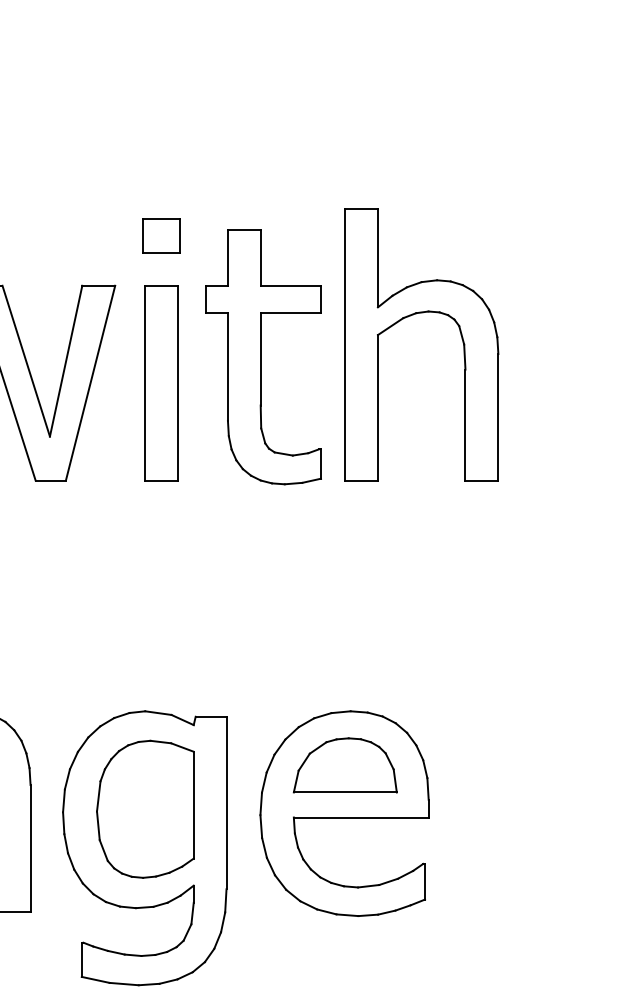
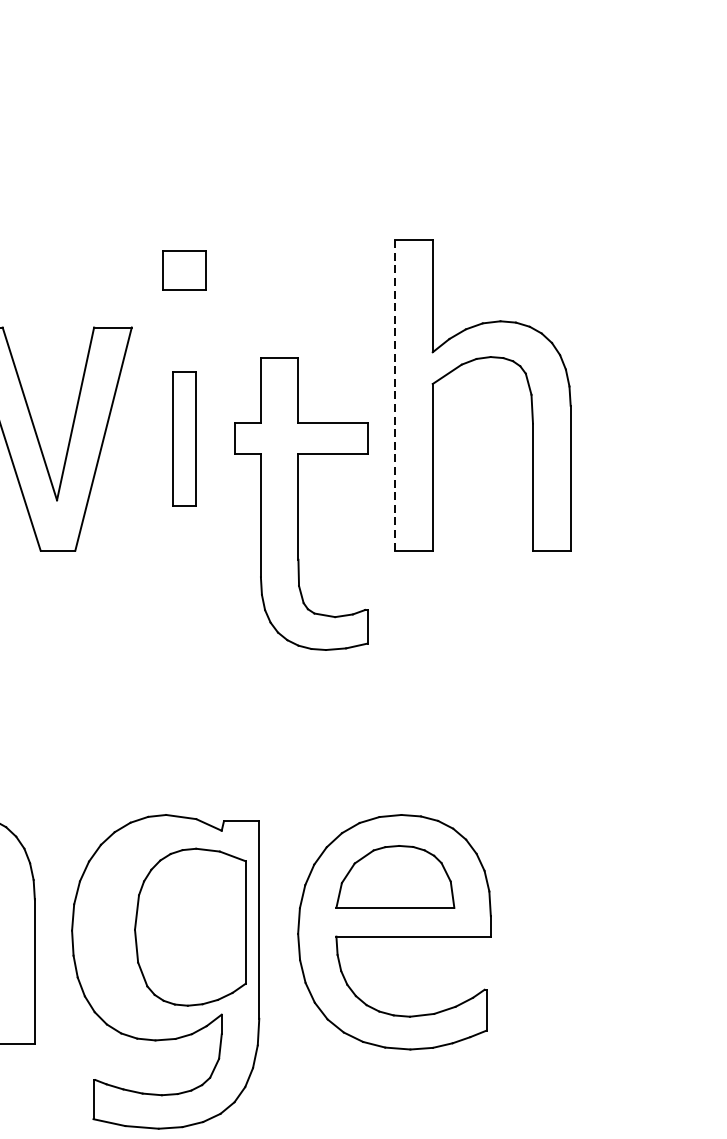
line: (345, 344) -> (395, 394), solid -> dashed
part: (263, 357) -> (301, 504), moved
part: (161, 383) -> (184, 439), size x0.6
part: (145, 808) -> (190, 926), moved

